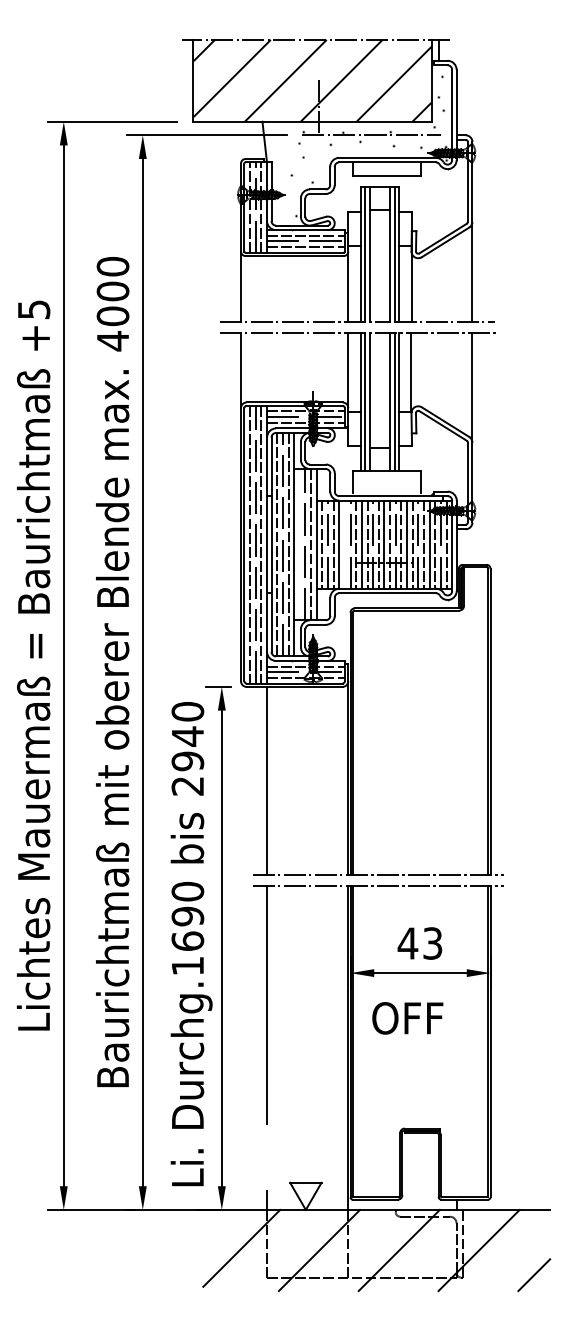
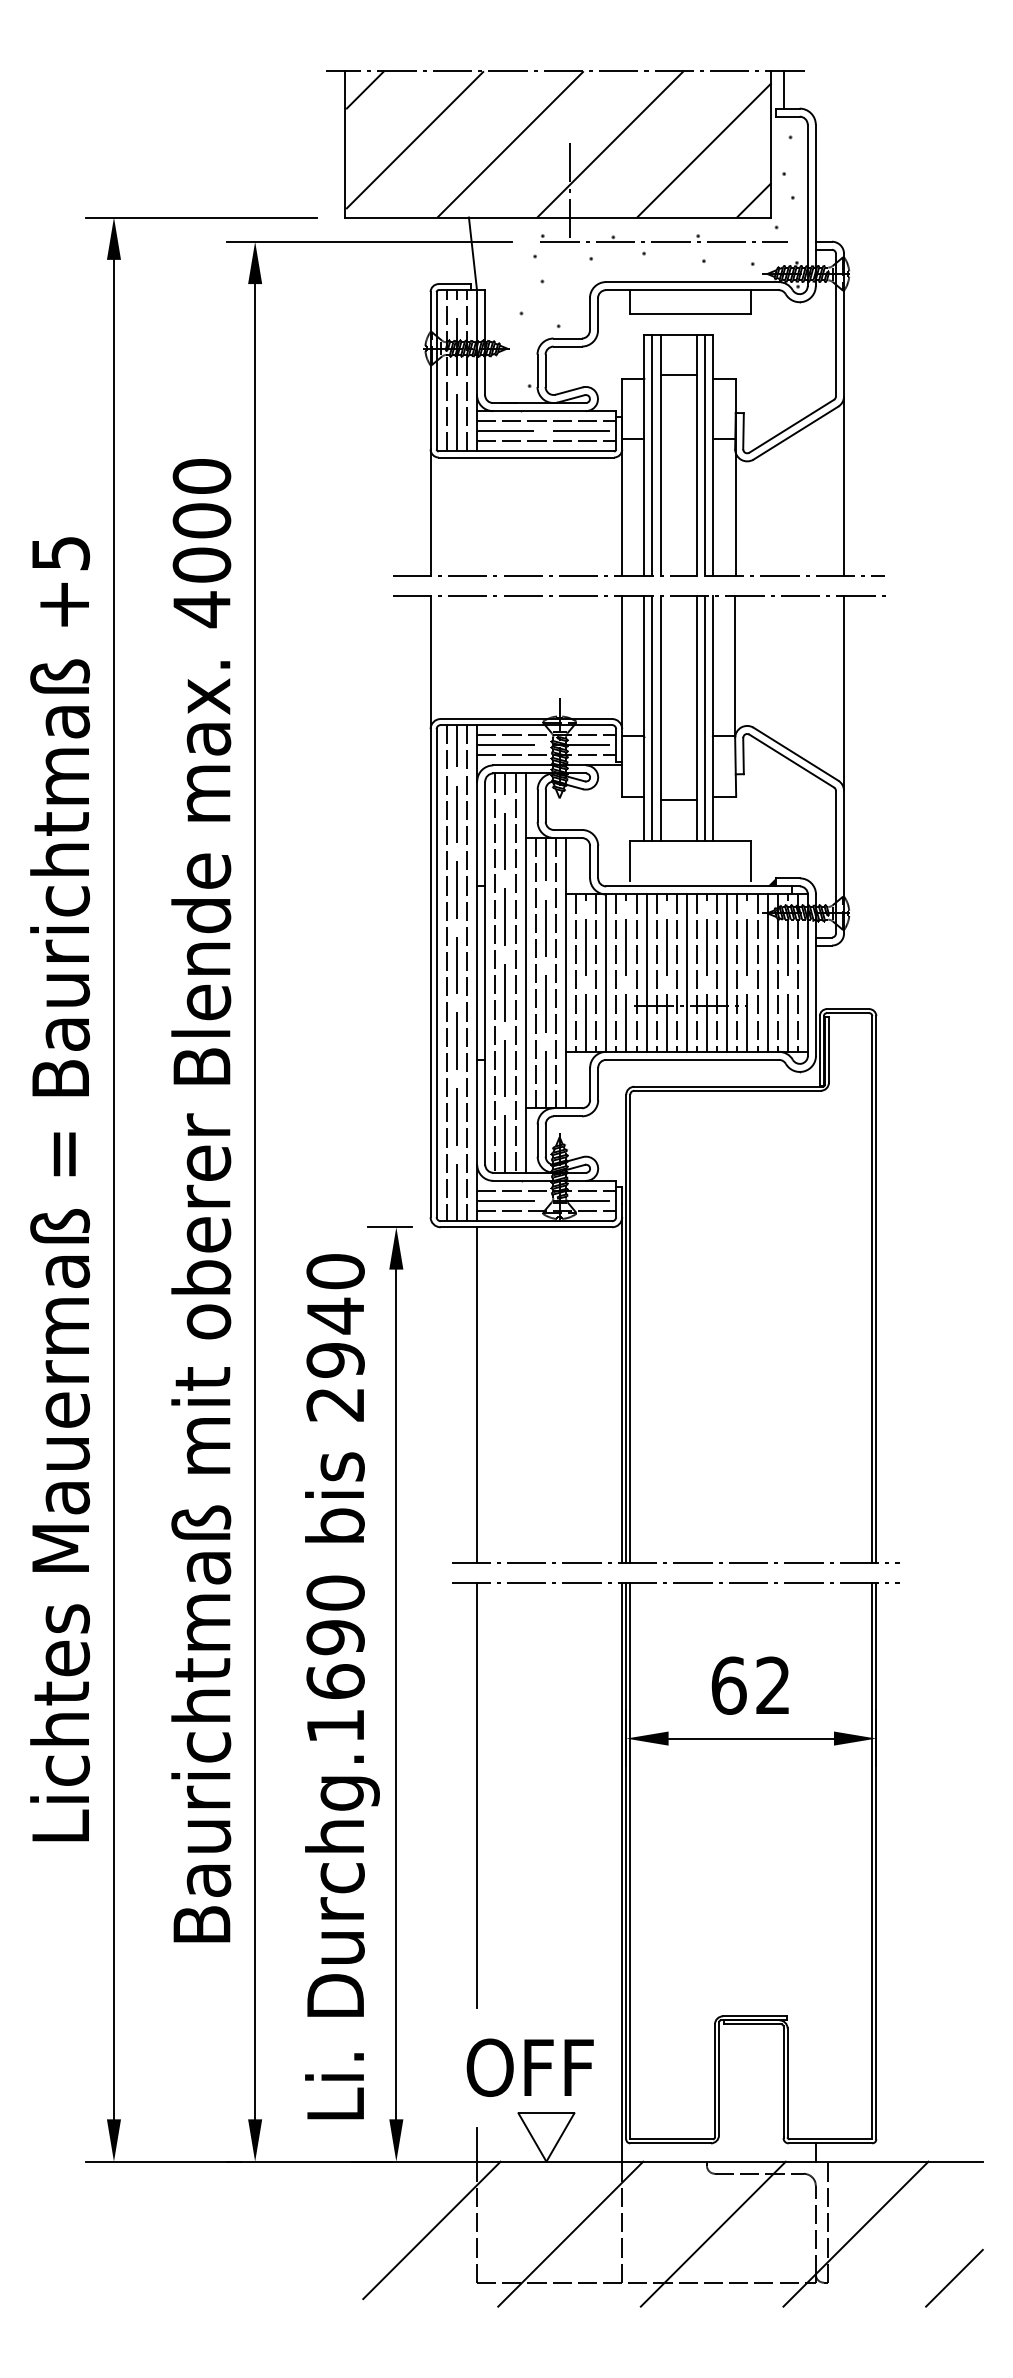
line: (299, 544) -> (535, 972), added
line: (344, 544) -> (615, 972), added
text: (419, 943) -> (749, 1685), 43 -> 62
text: (407, 1018) -> (529, 2068), moved

